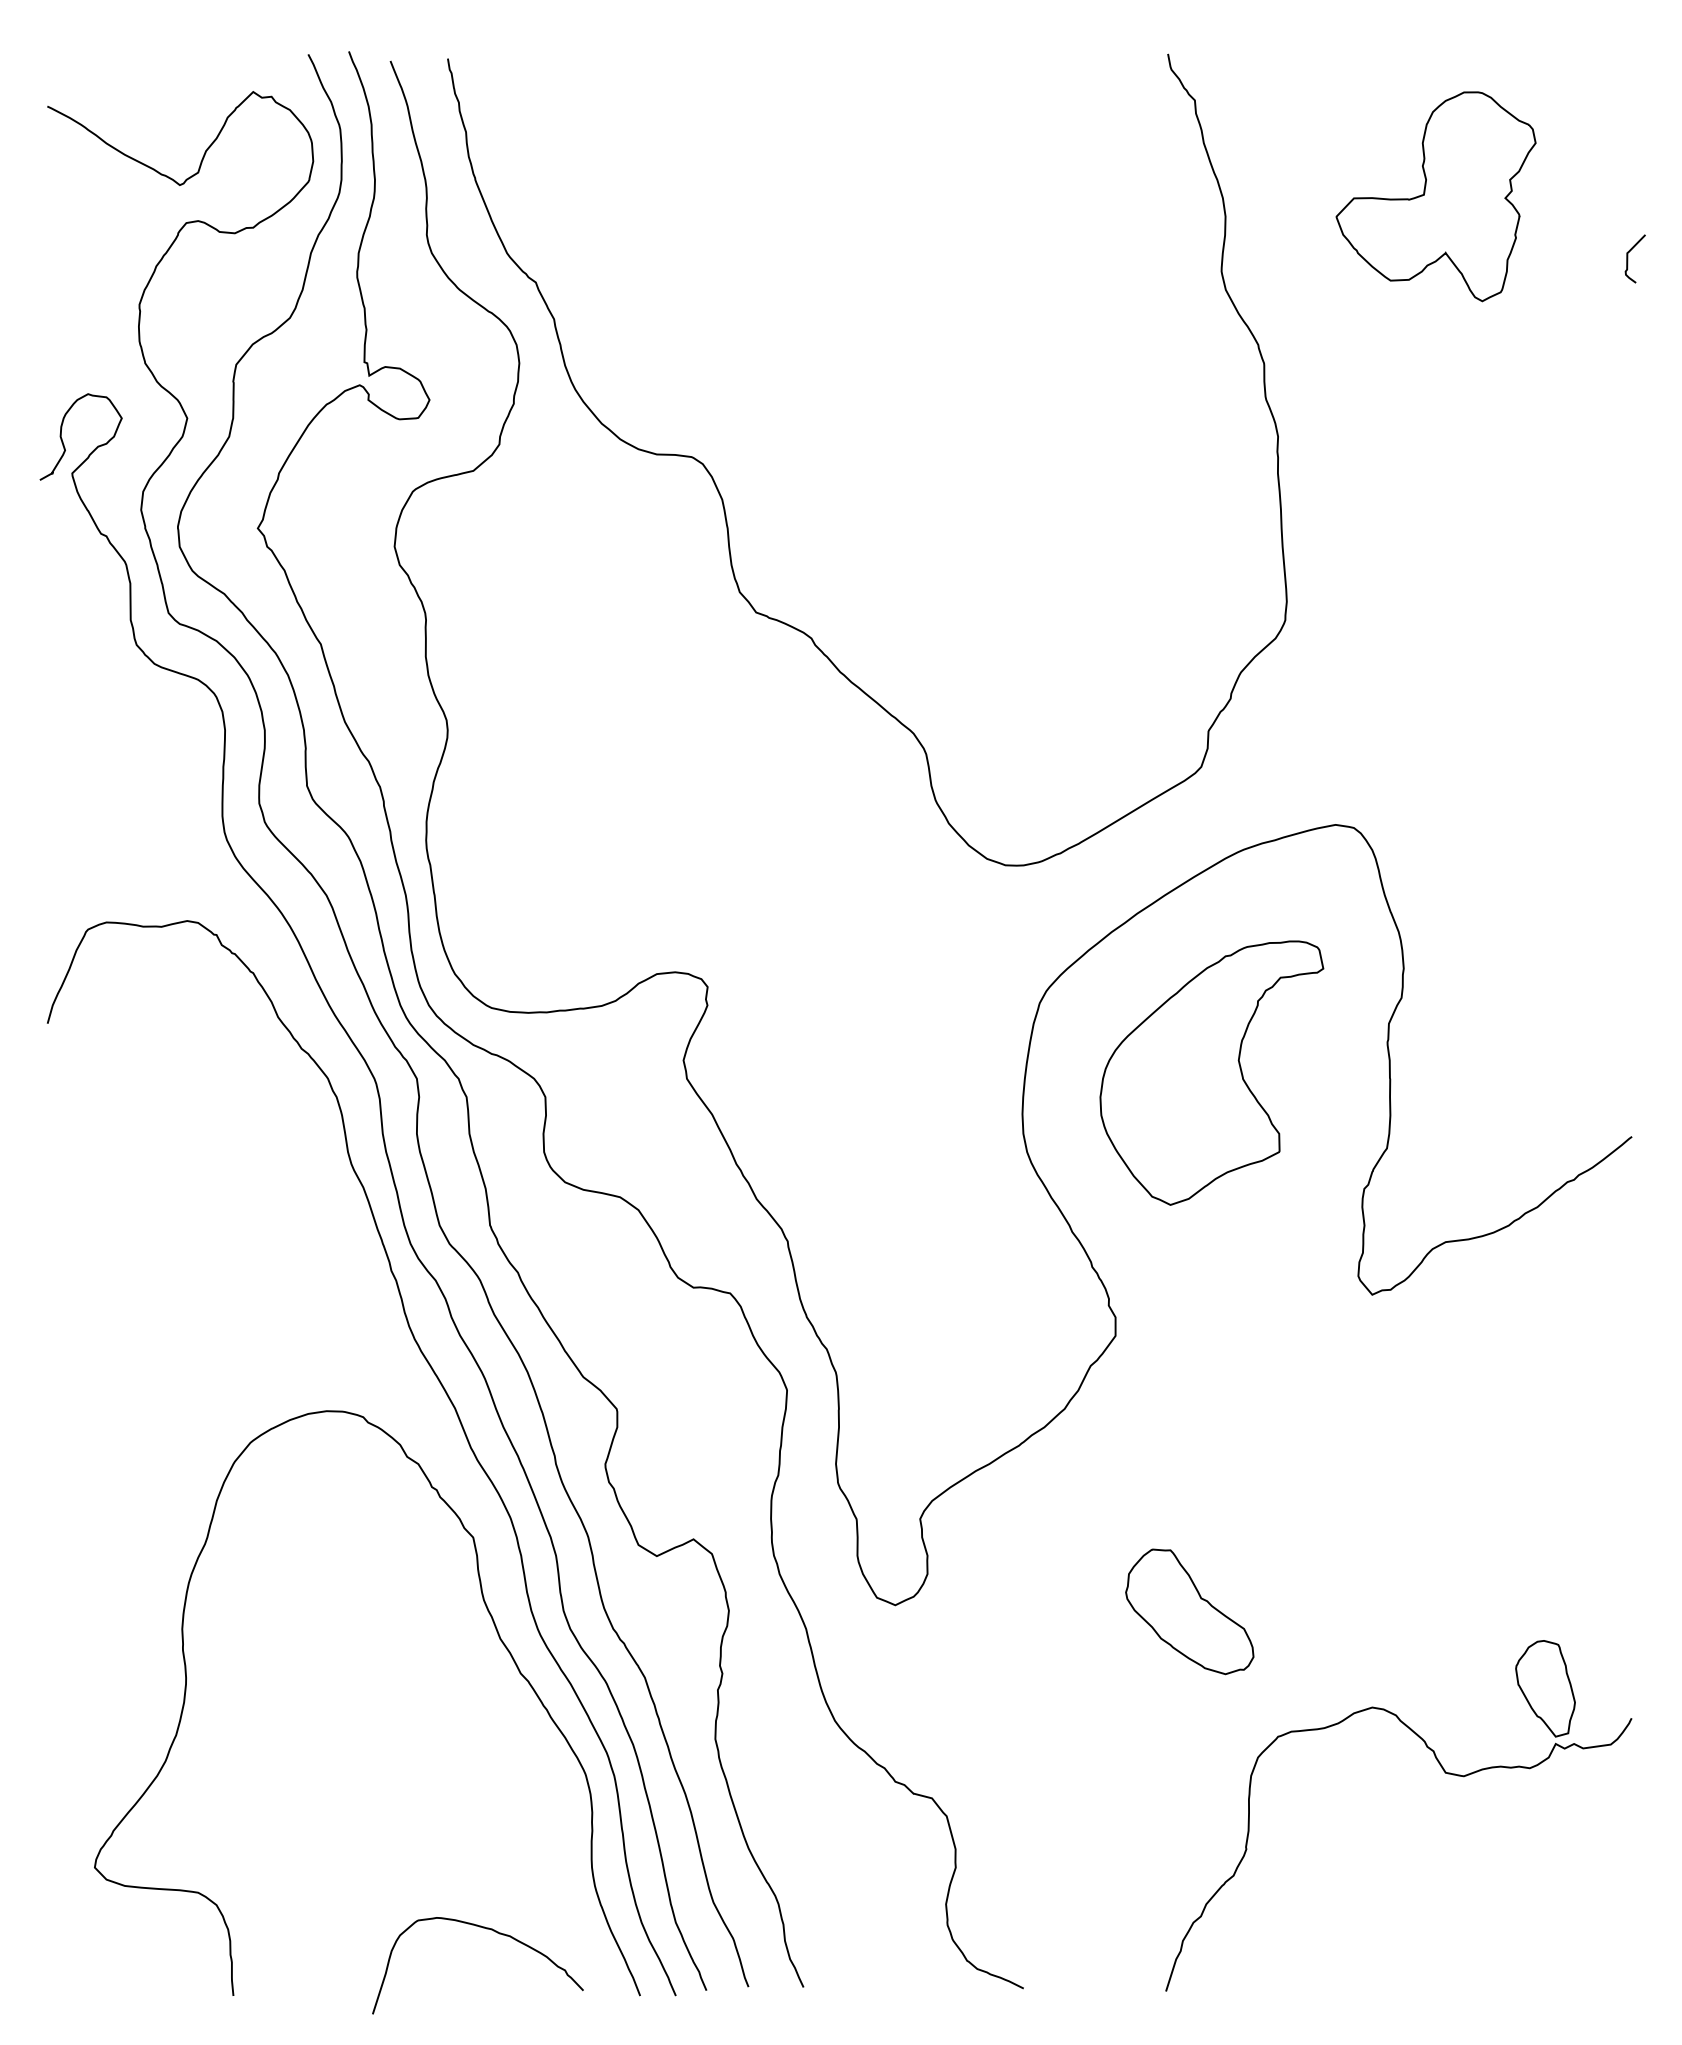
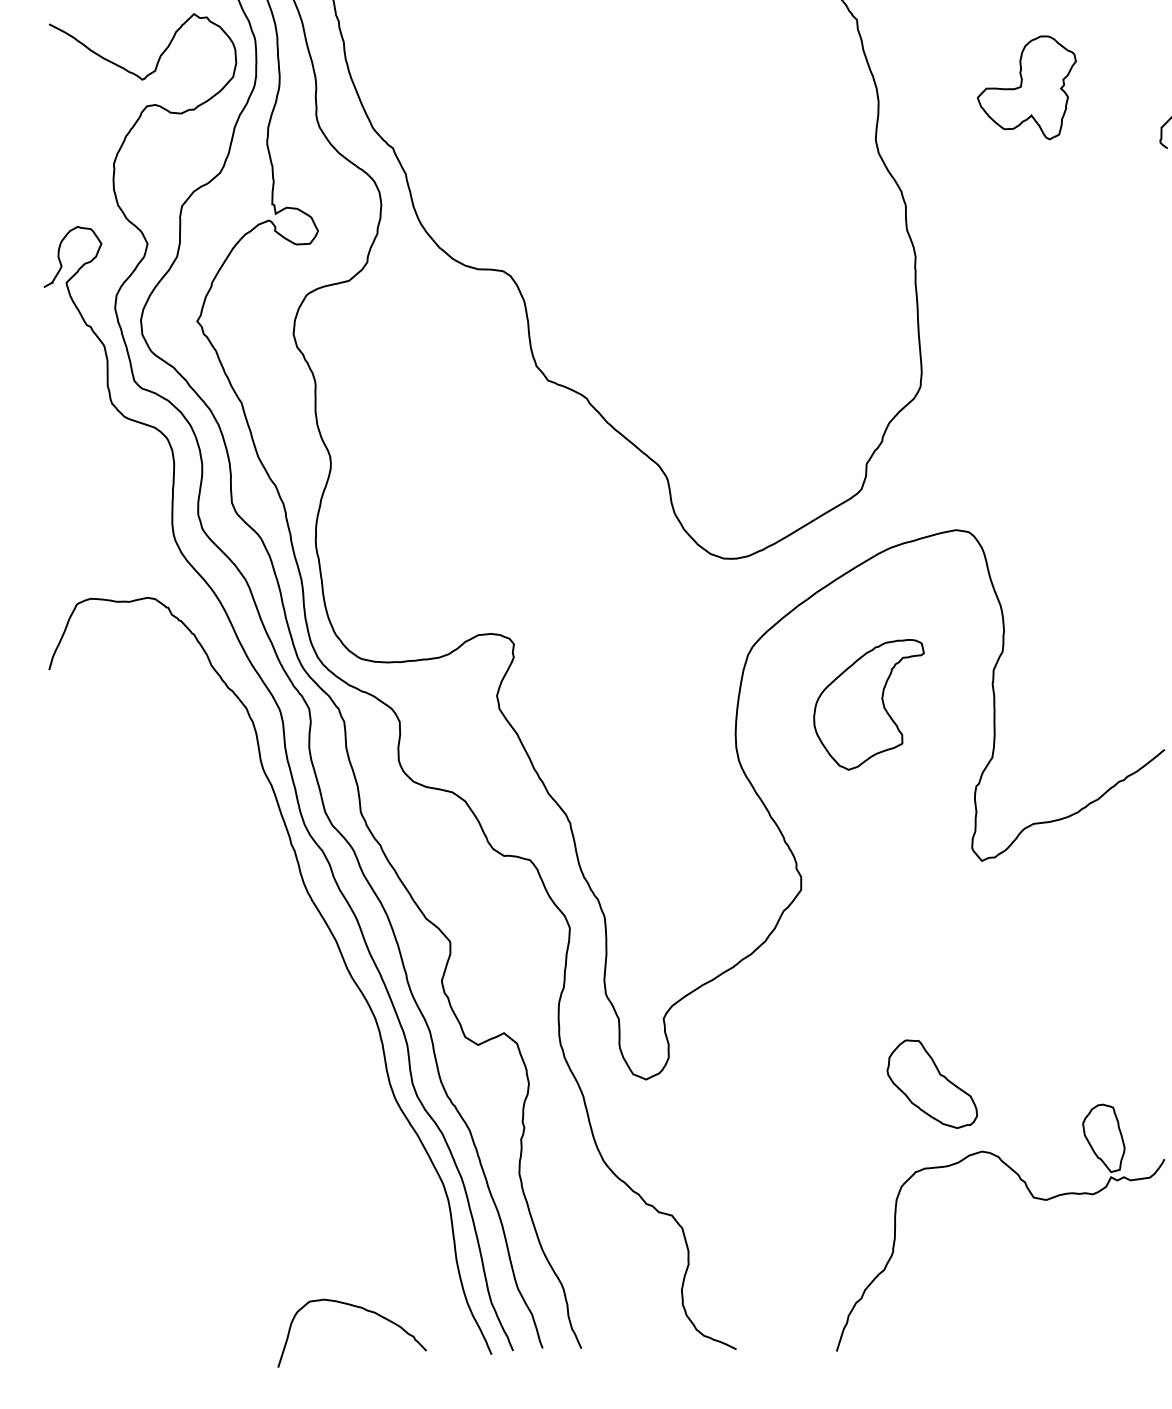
part: (1435, 196) -> (1026, 87), size x0.7
part: (1211, 1072) -> (868, 704), size x0.7
part: (1189, 1611) -> (932, 1083), moved
curve: (498, 1637) -> (366, 1102), removed

